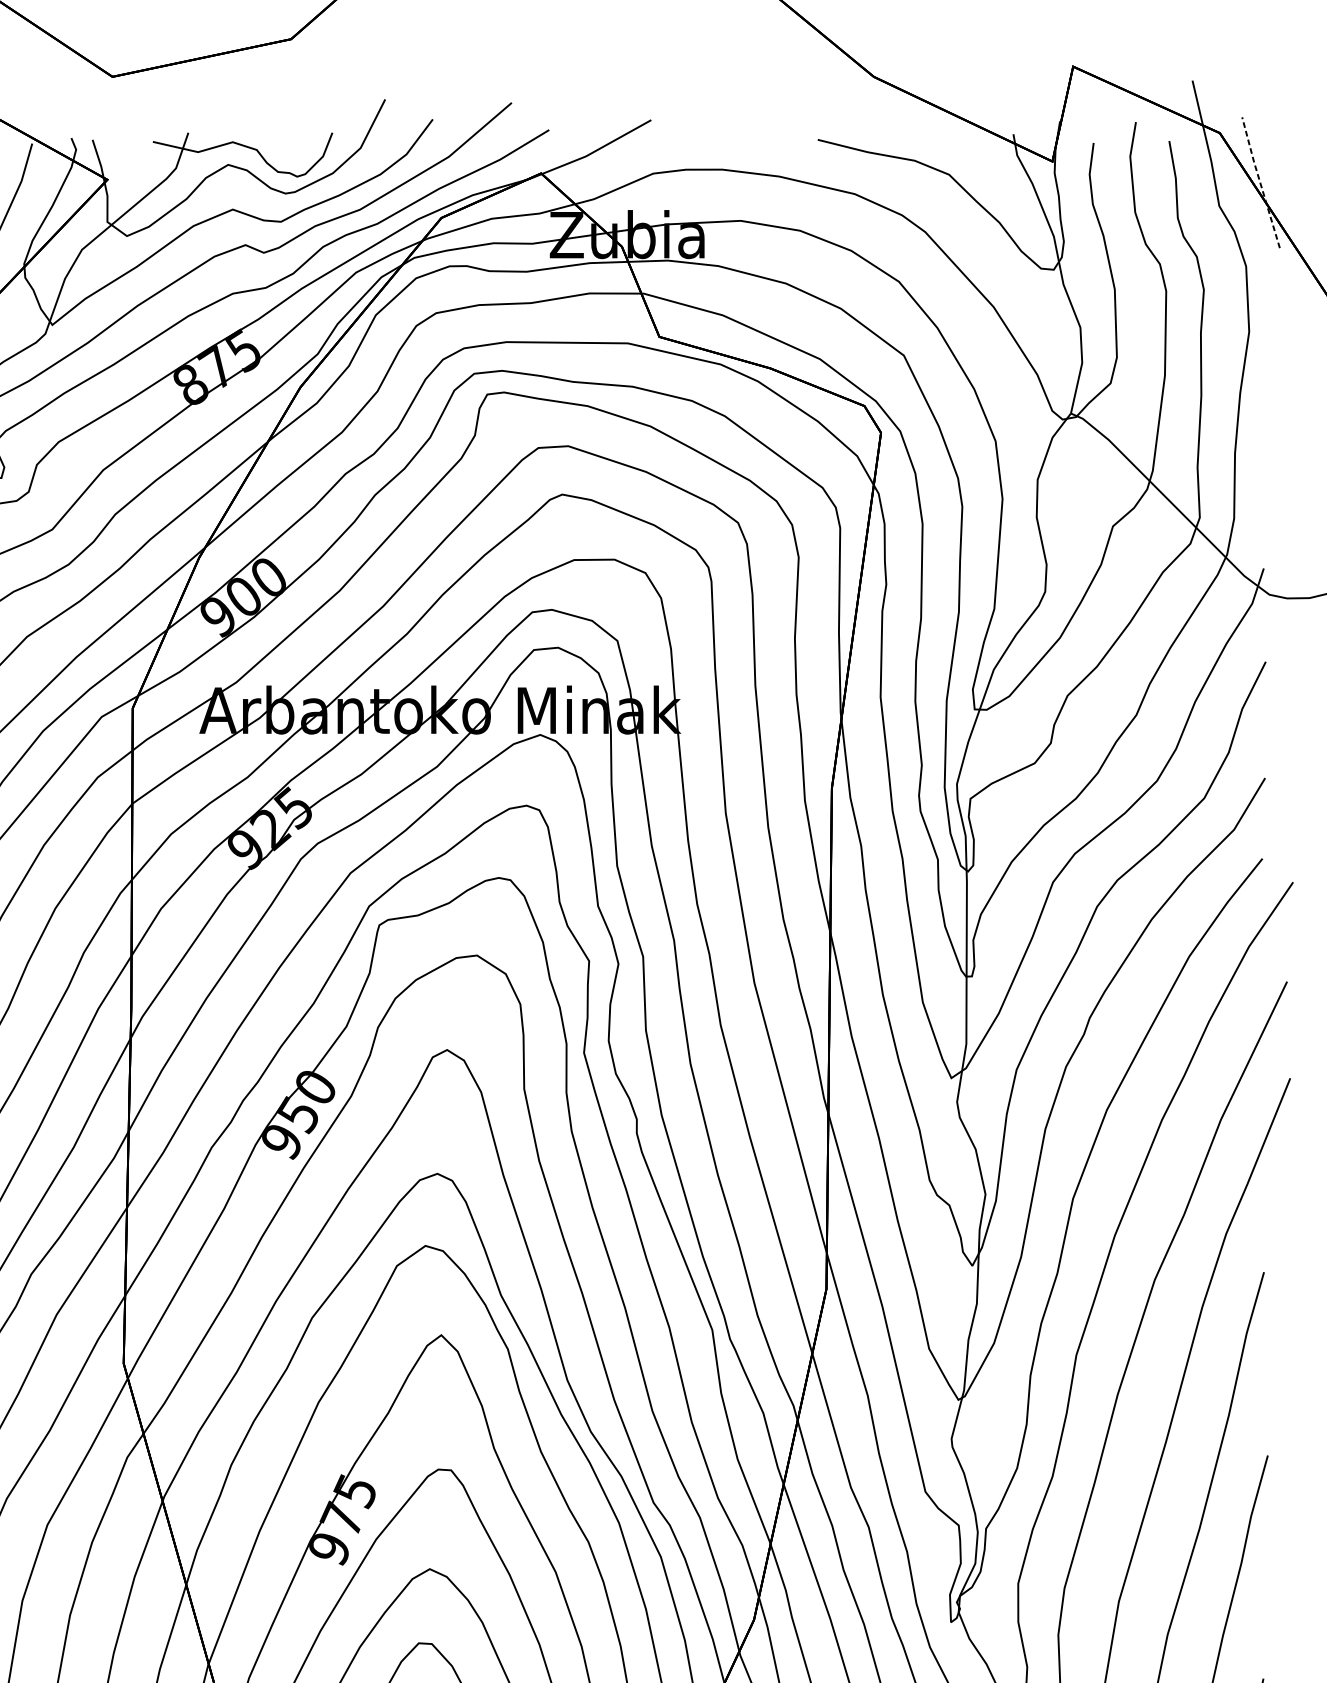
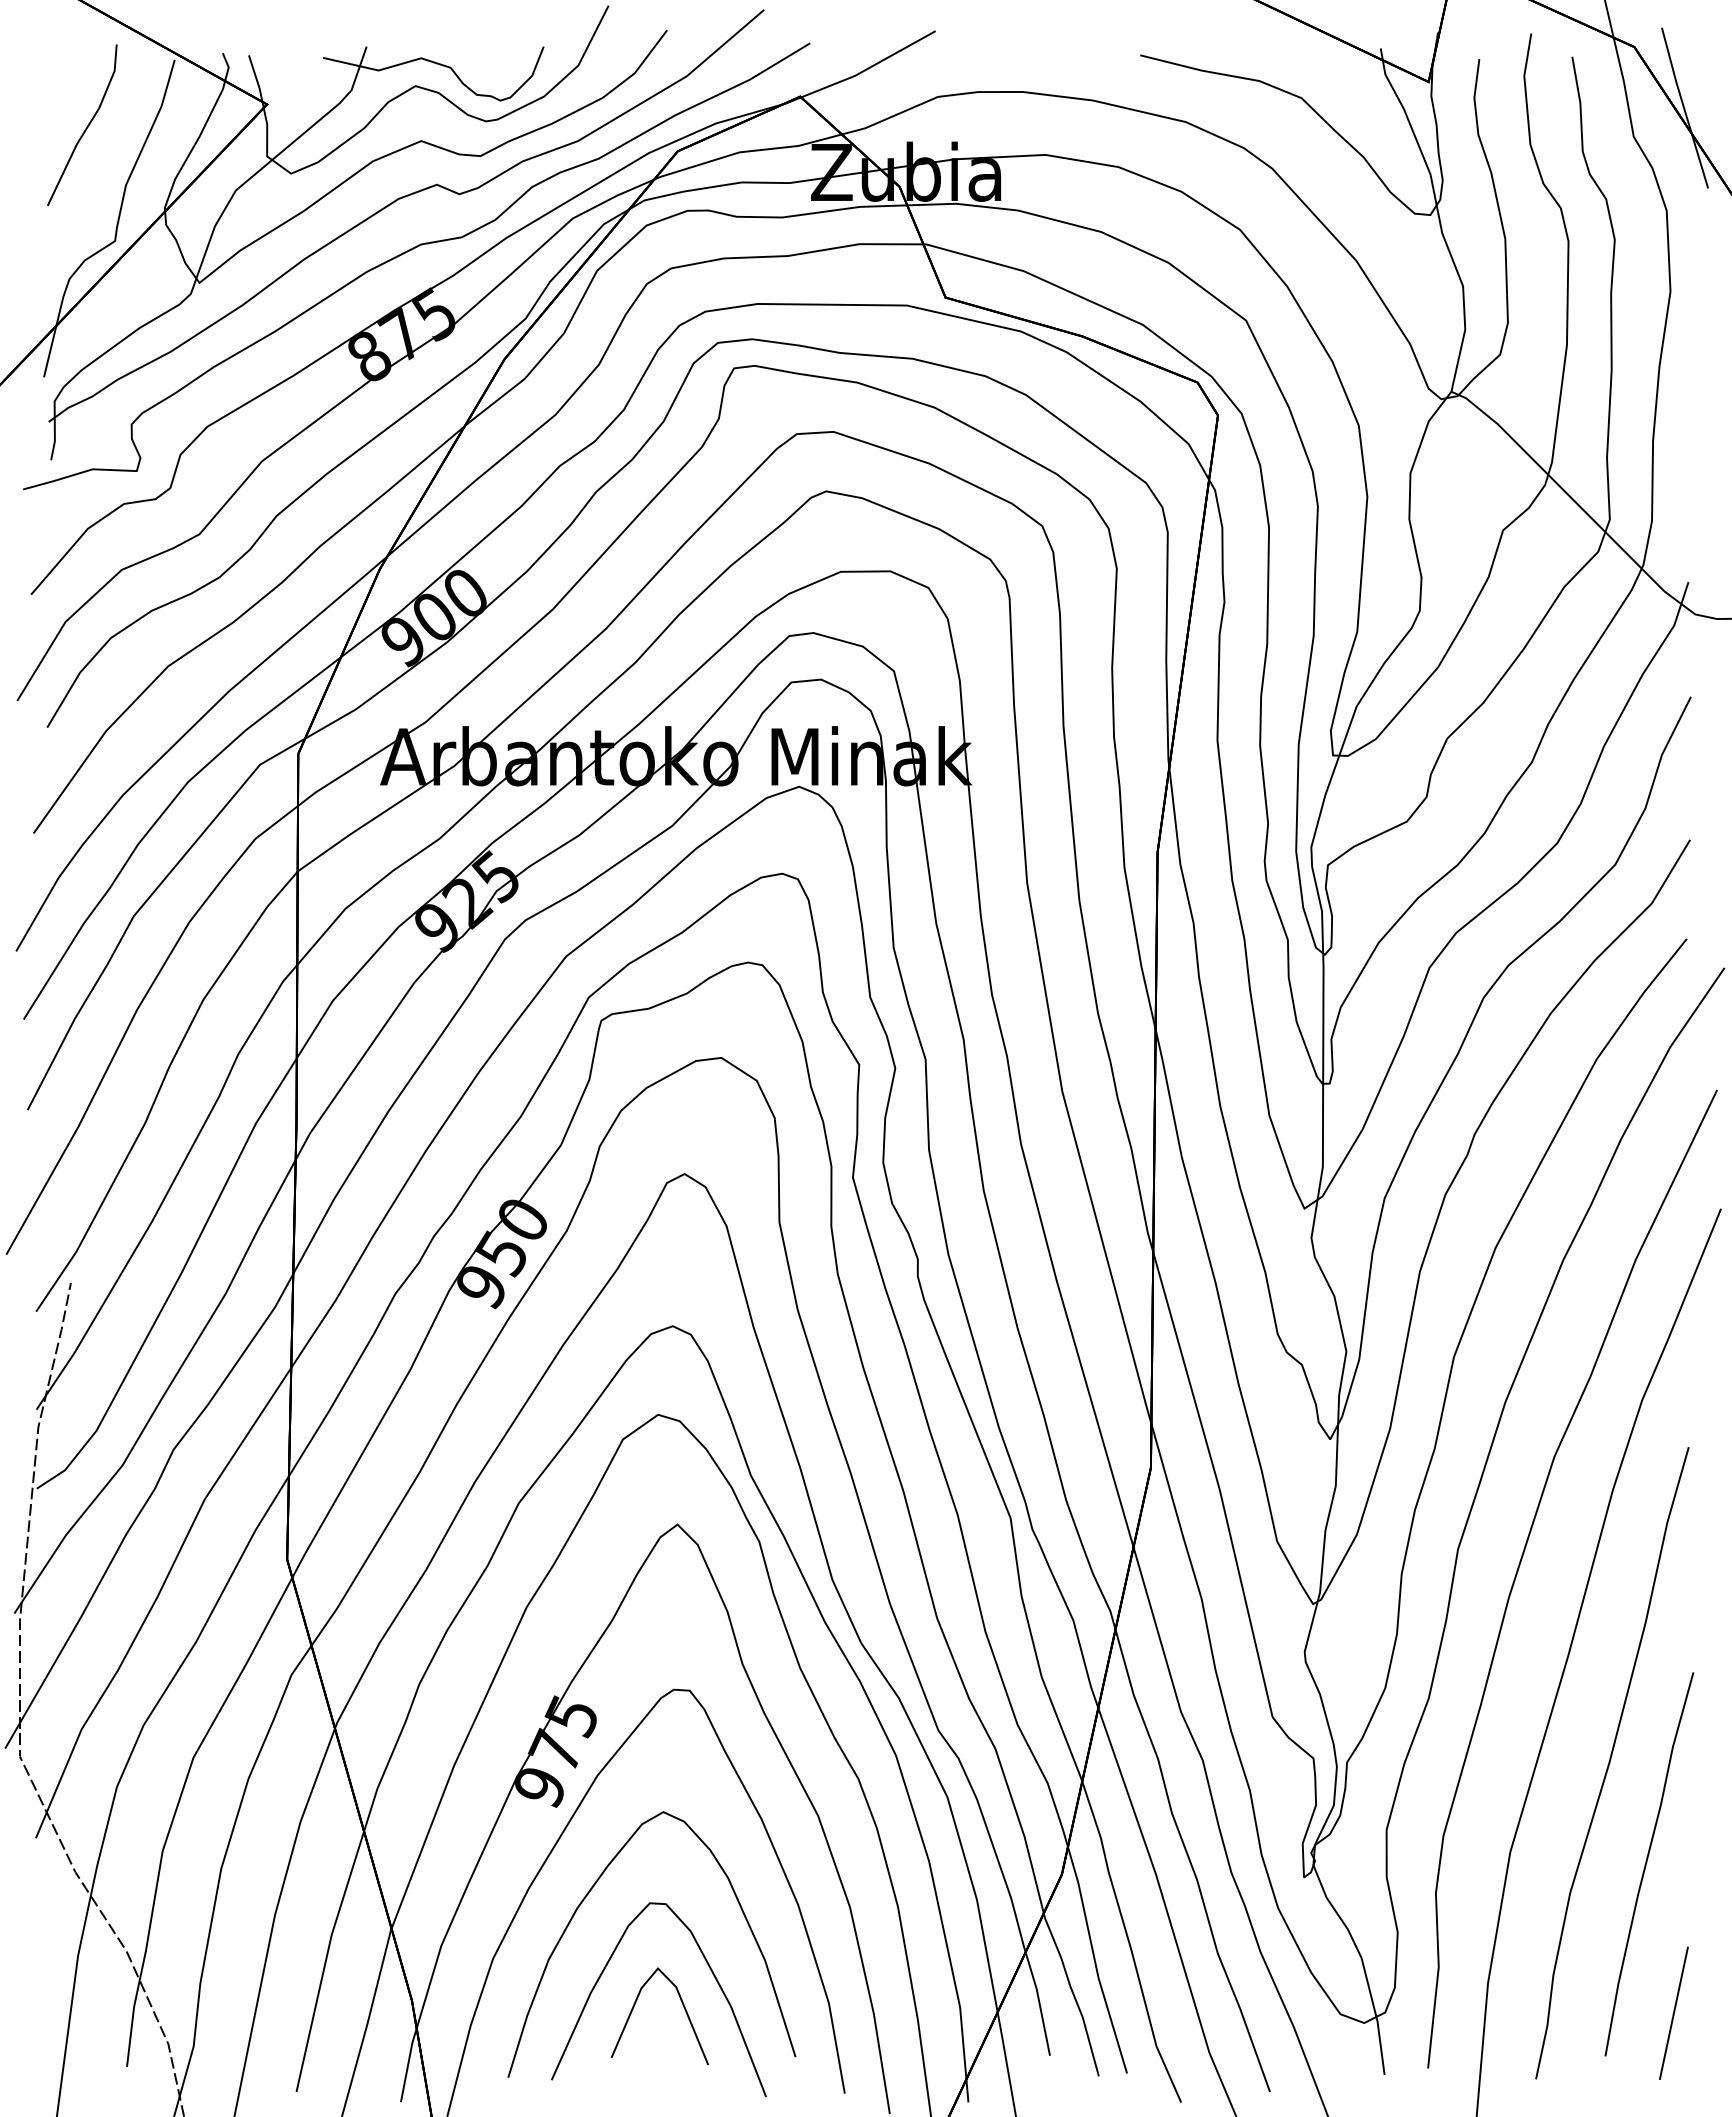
line: (1259, 182) -> (1683, 107), dashed -> solid

